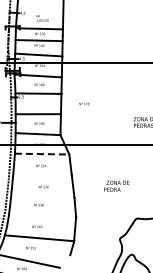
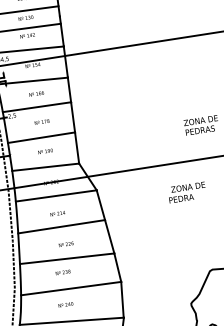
text: (84, 103) -> (42, 121), moved
line: (42, 154) -> (56, 196), dashed -> solid
line: (42, 174) -> (61, 226), added
text: (116, 185) -> (186, 191), moved
line: (42, 196) -> (66, 258), added
line: (42, 216) -> (71, 288), added

